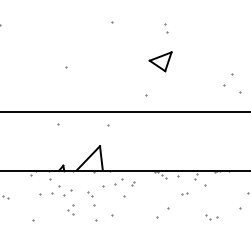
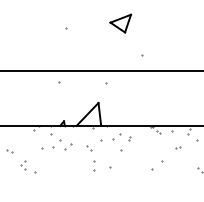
part: (160, 61) -> (120, 23), moved
part: (70, 209) -> (22, 165), moved
part: (95, 212) -> (94, 165), size x0.62

